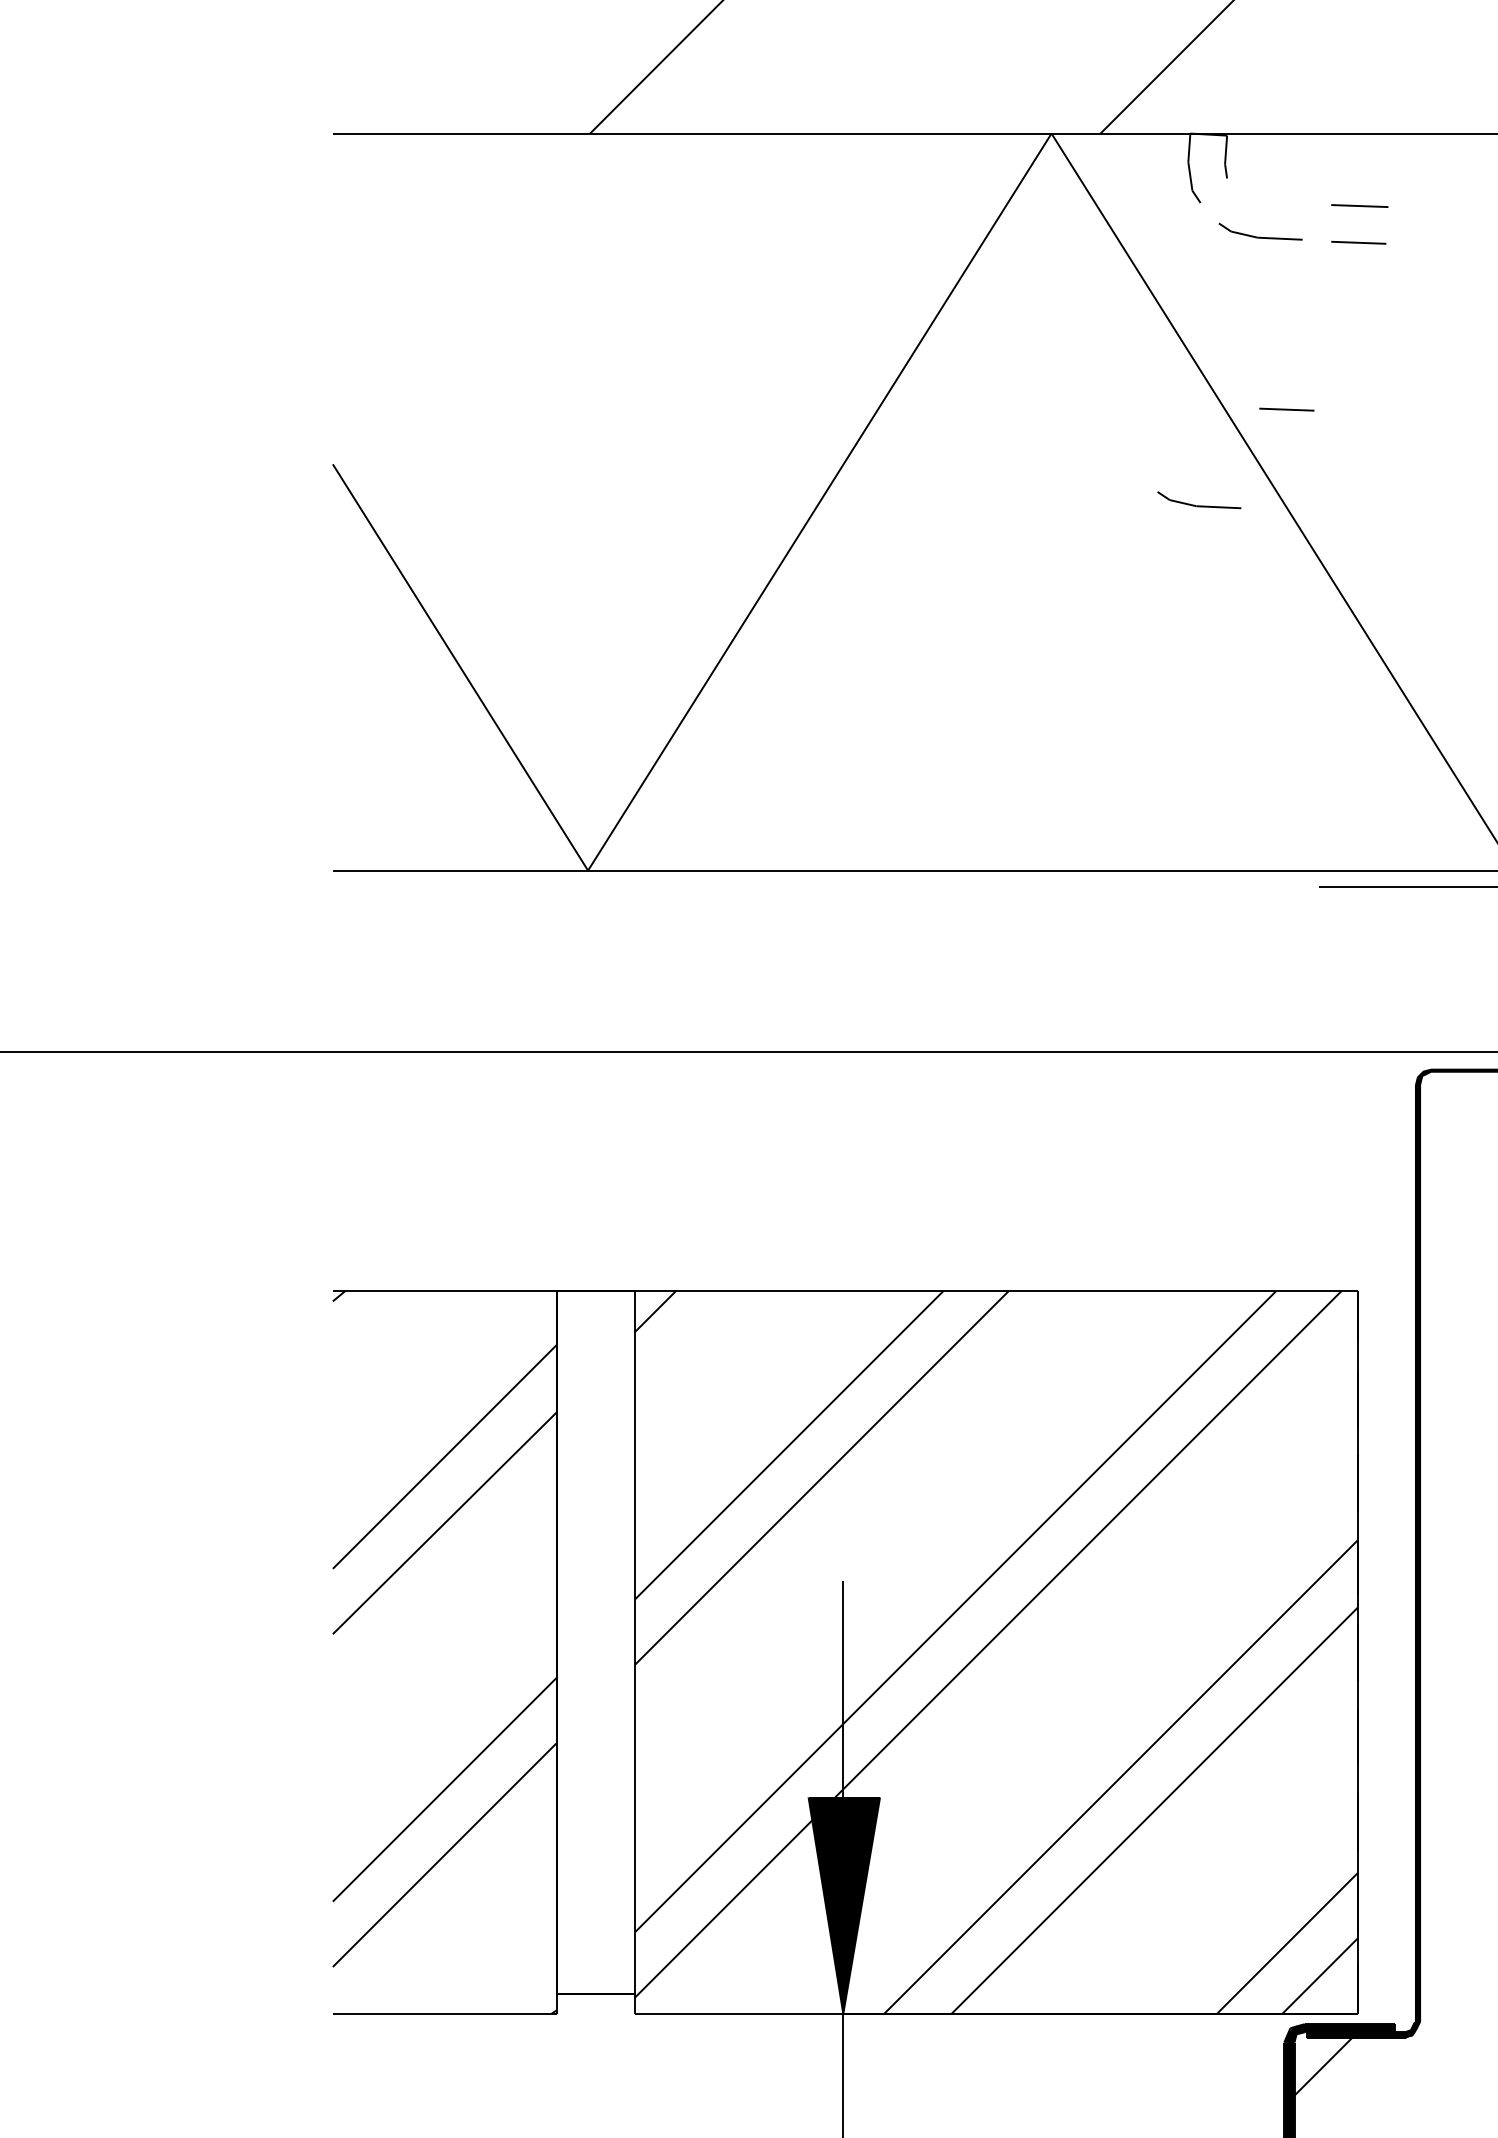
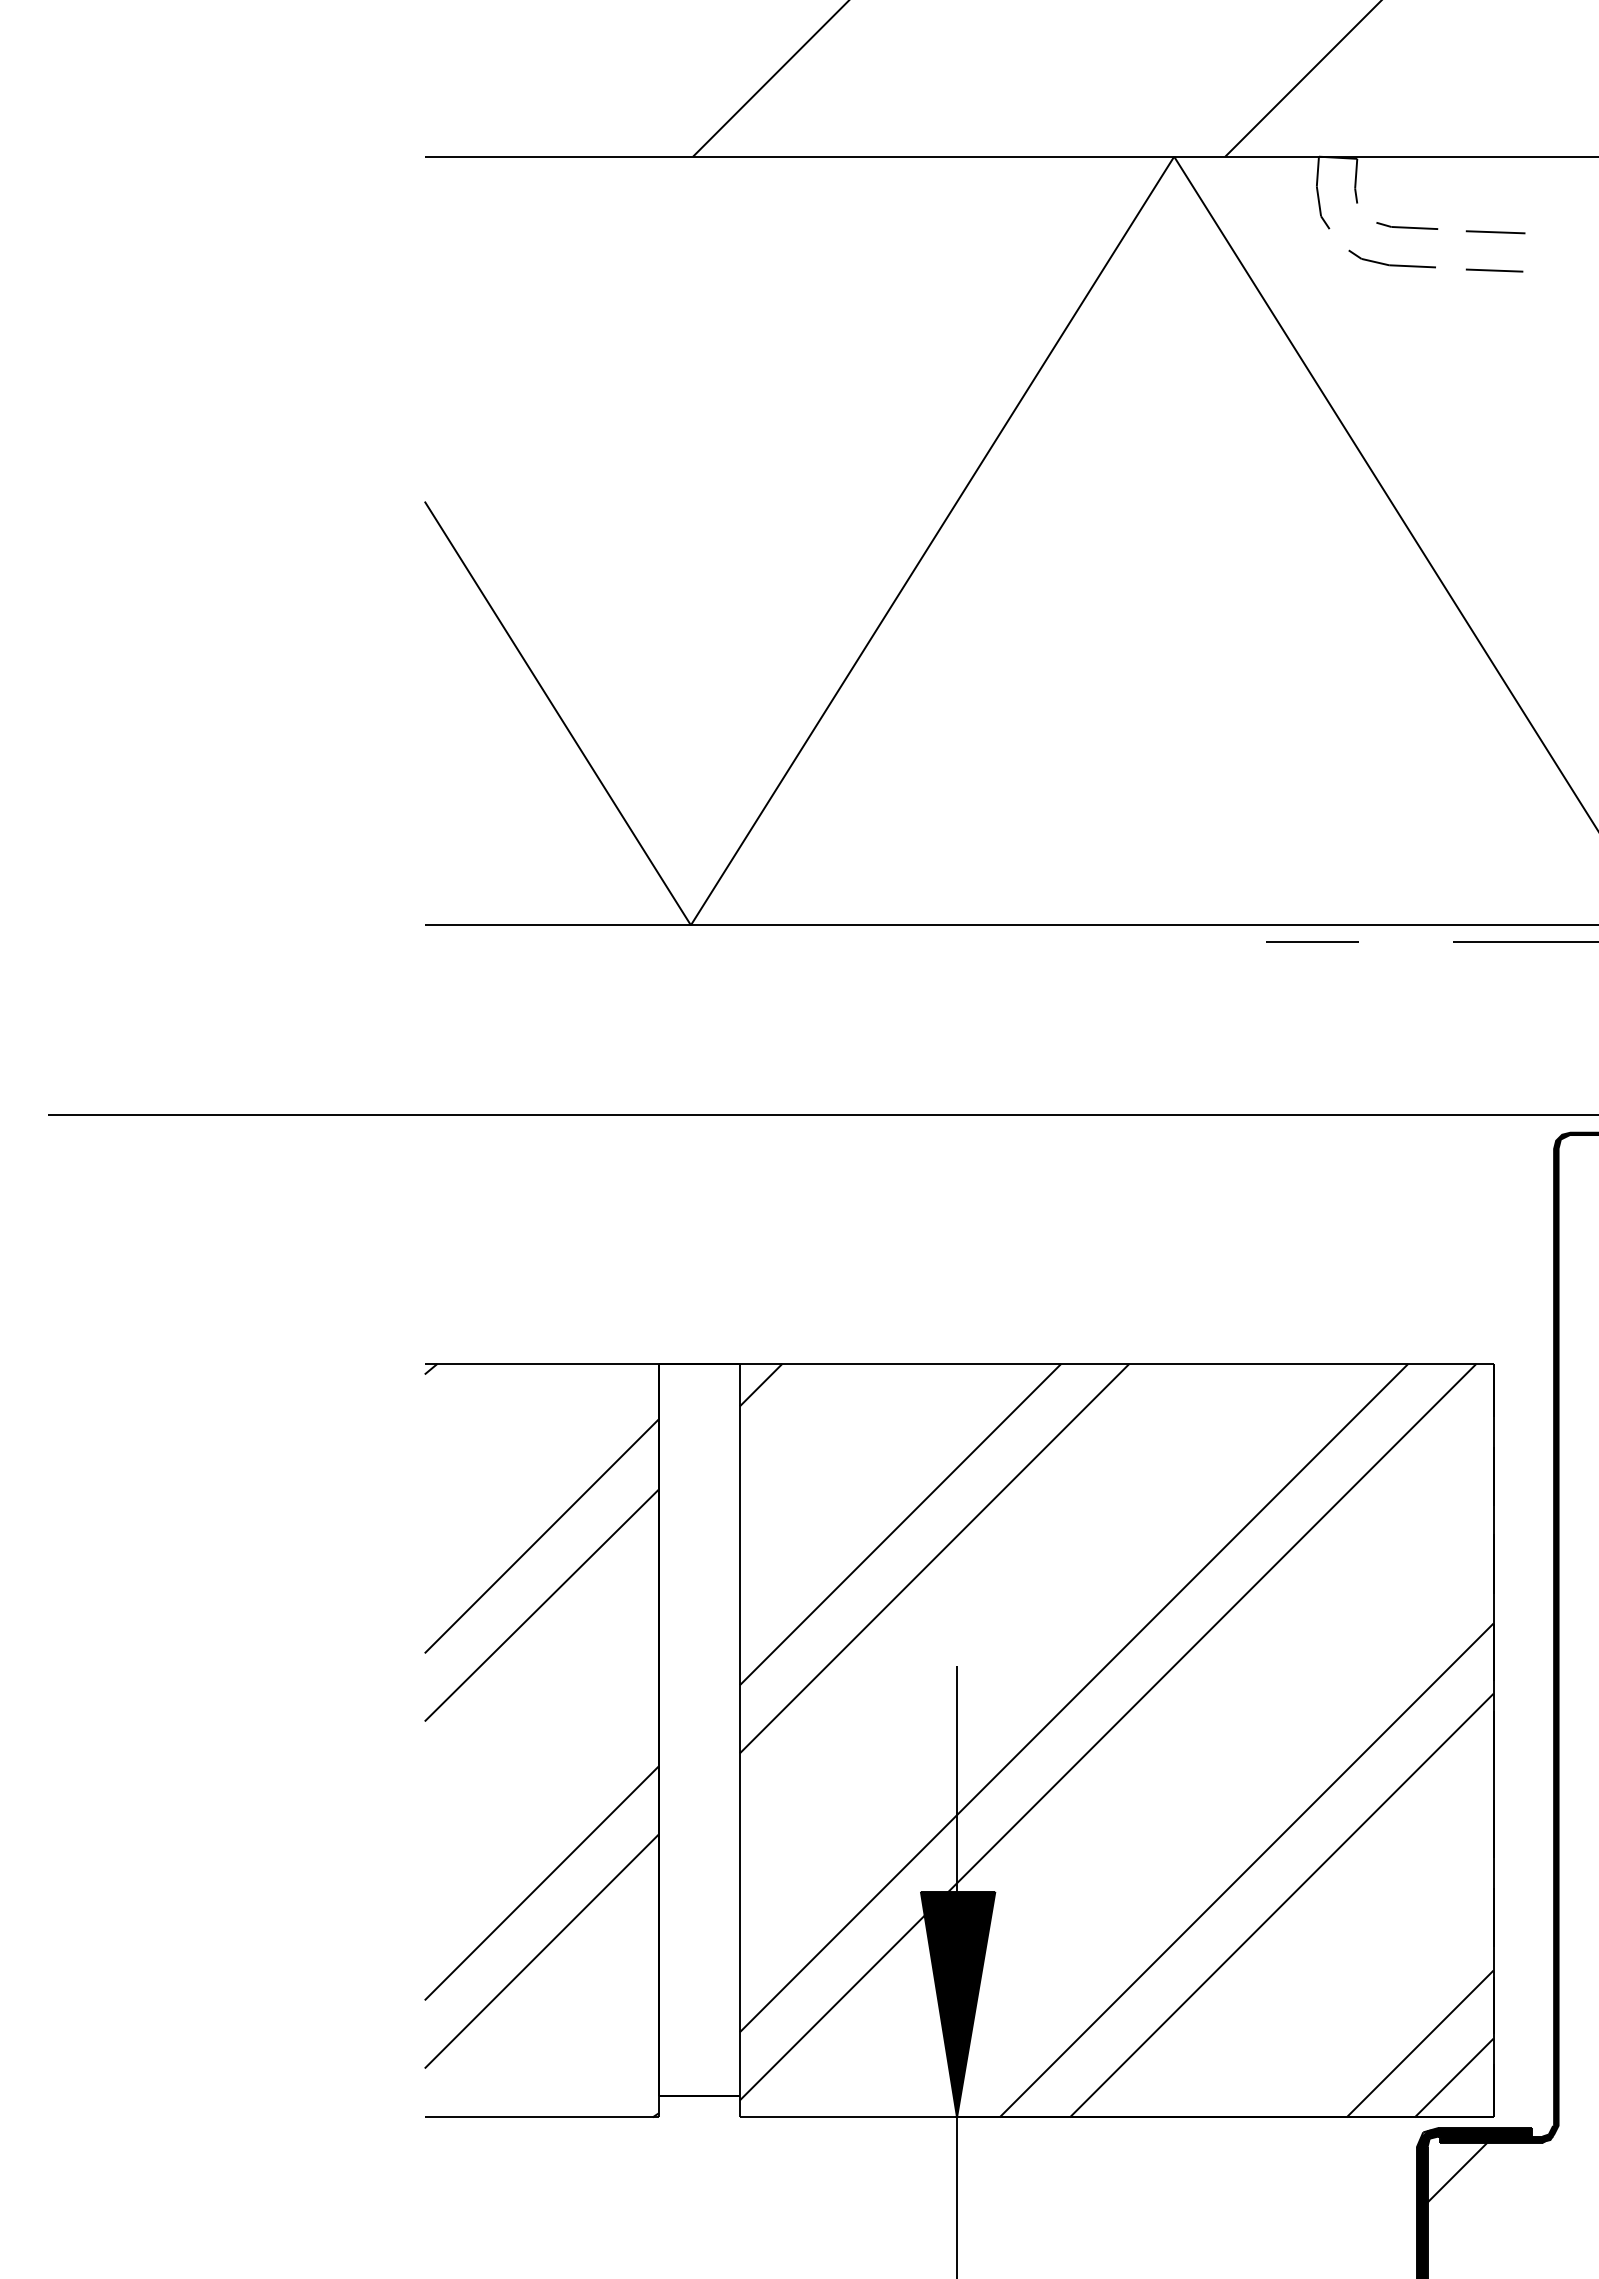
part: (1275, 199) -> (1407, 225), added
line: (1286, 409) -> (1419, 444), removed
part: (1198, 499) -> (1327, 538), removed
line: (1184, 886) -> (1312, 941), added

